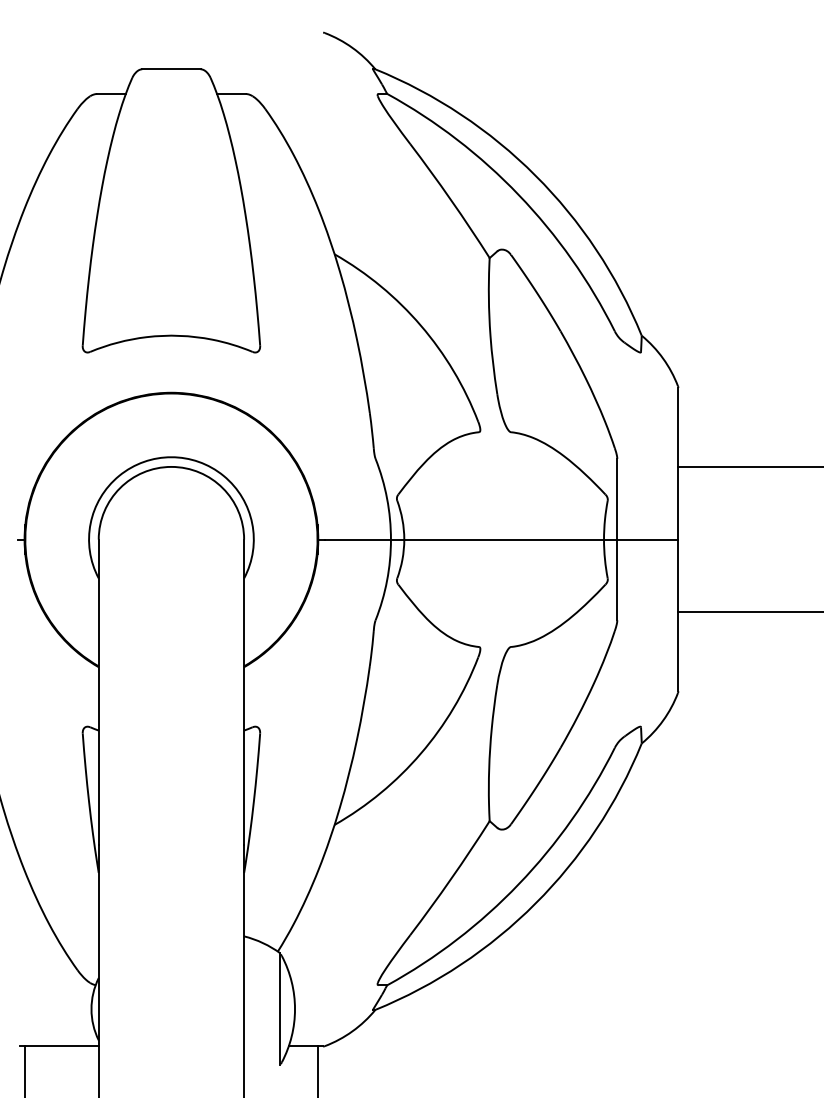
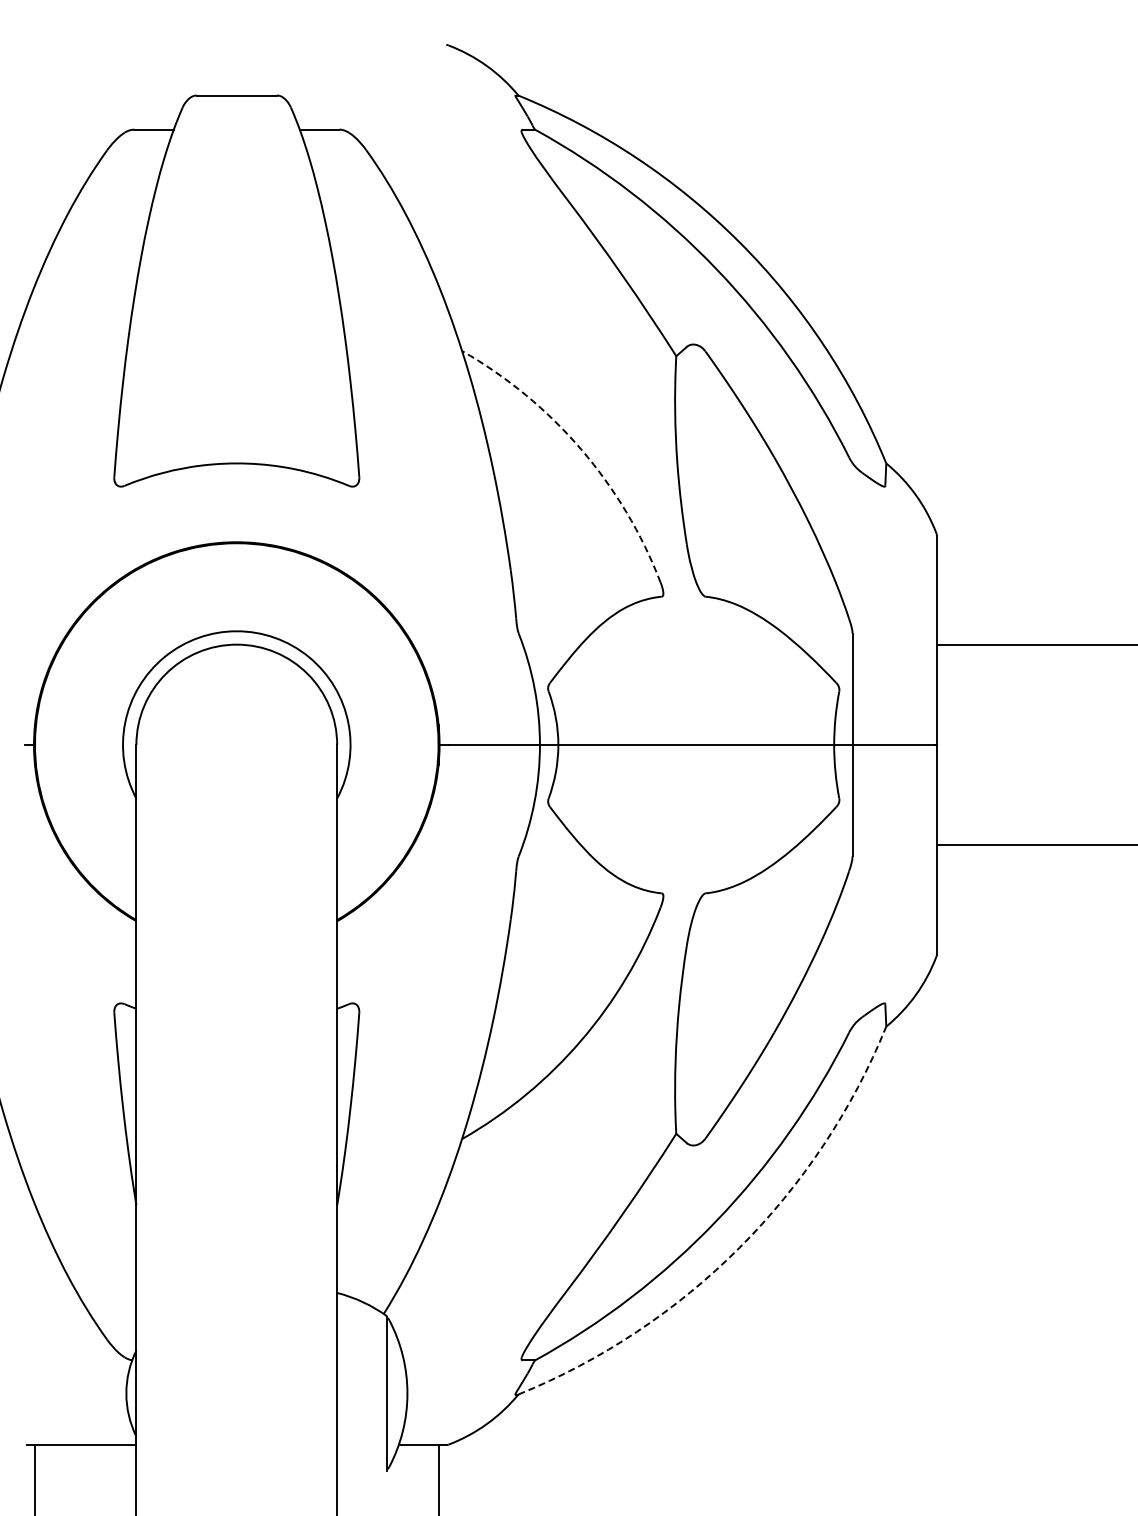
arc: (421, 325) -> (581, 449), solid -> dashed
arc: (535, 903) -> (739, 1247), solid -> dashed

